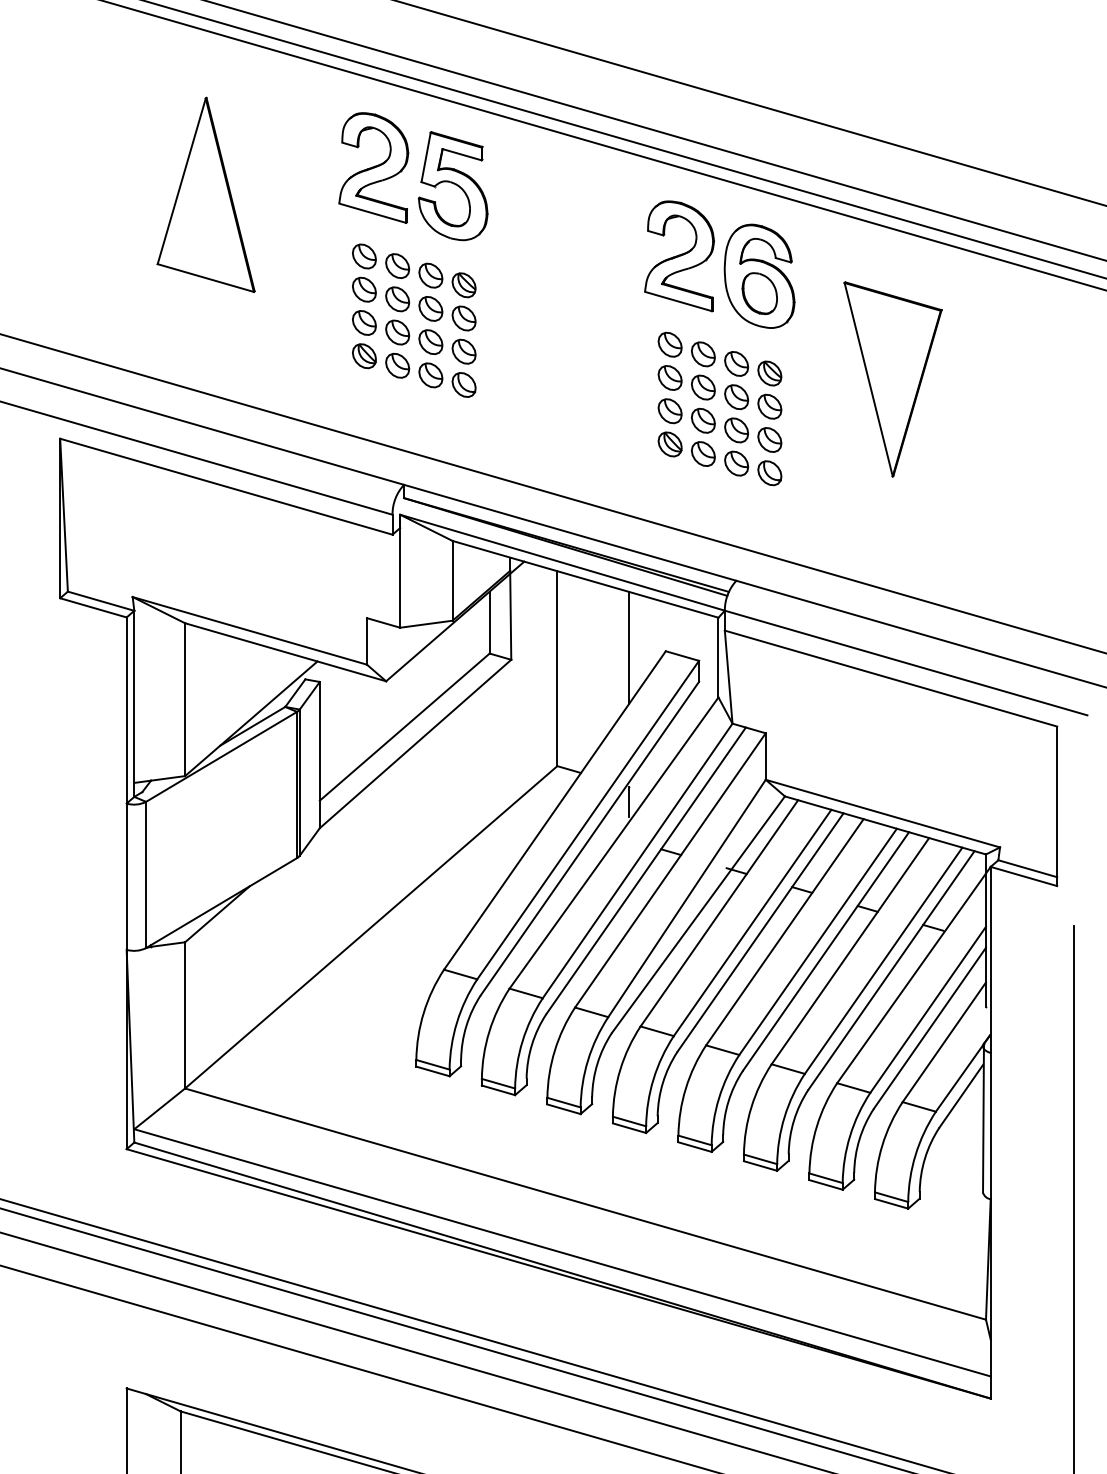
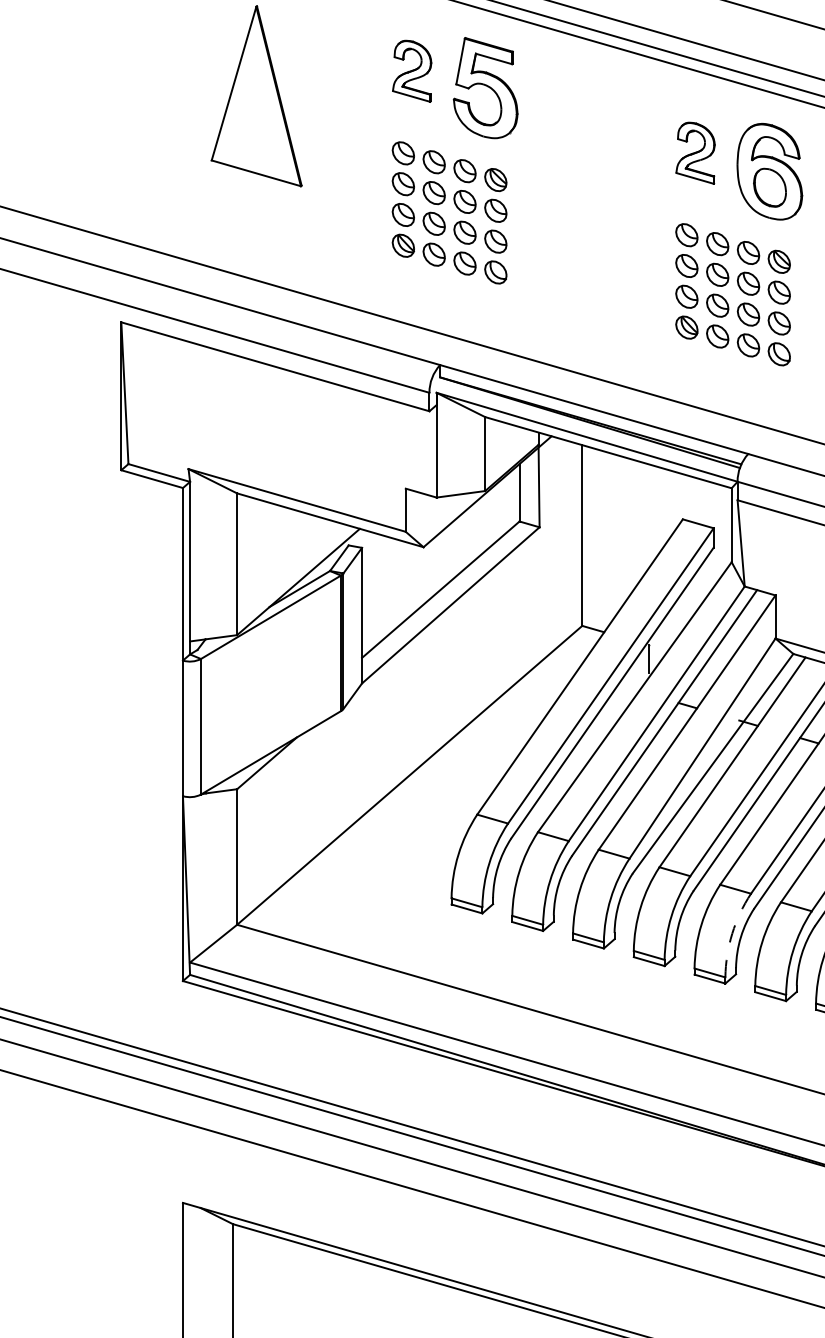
part: (373, 167) -> (411, 70), size x0.6
part: (679, 256) -> (695, 153), size x0.6
line: (629, 647) -> (649, 515), removed
arc: (719, 1098) -> (732, 934), solid -> dashed

